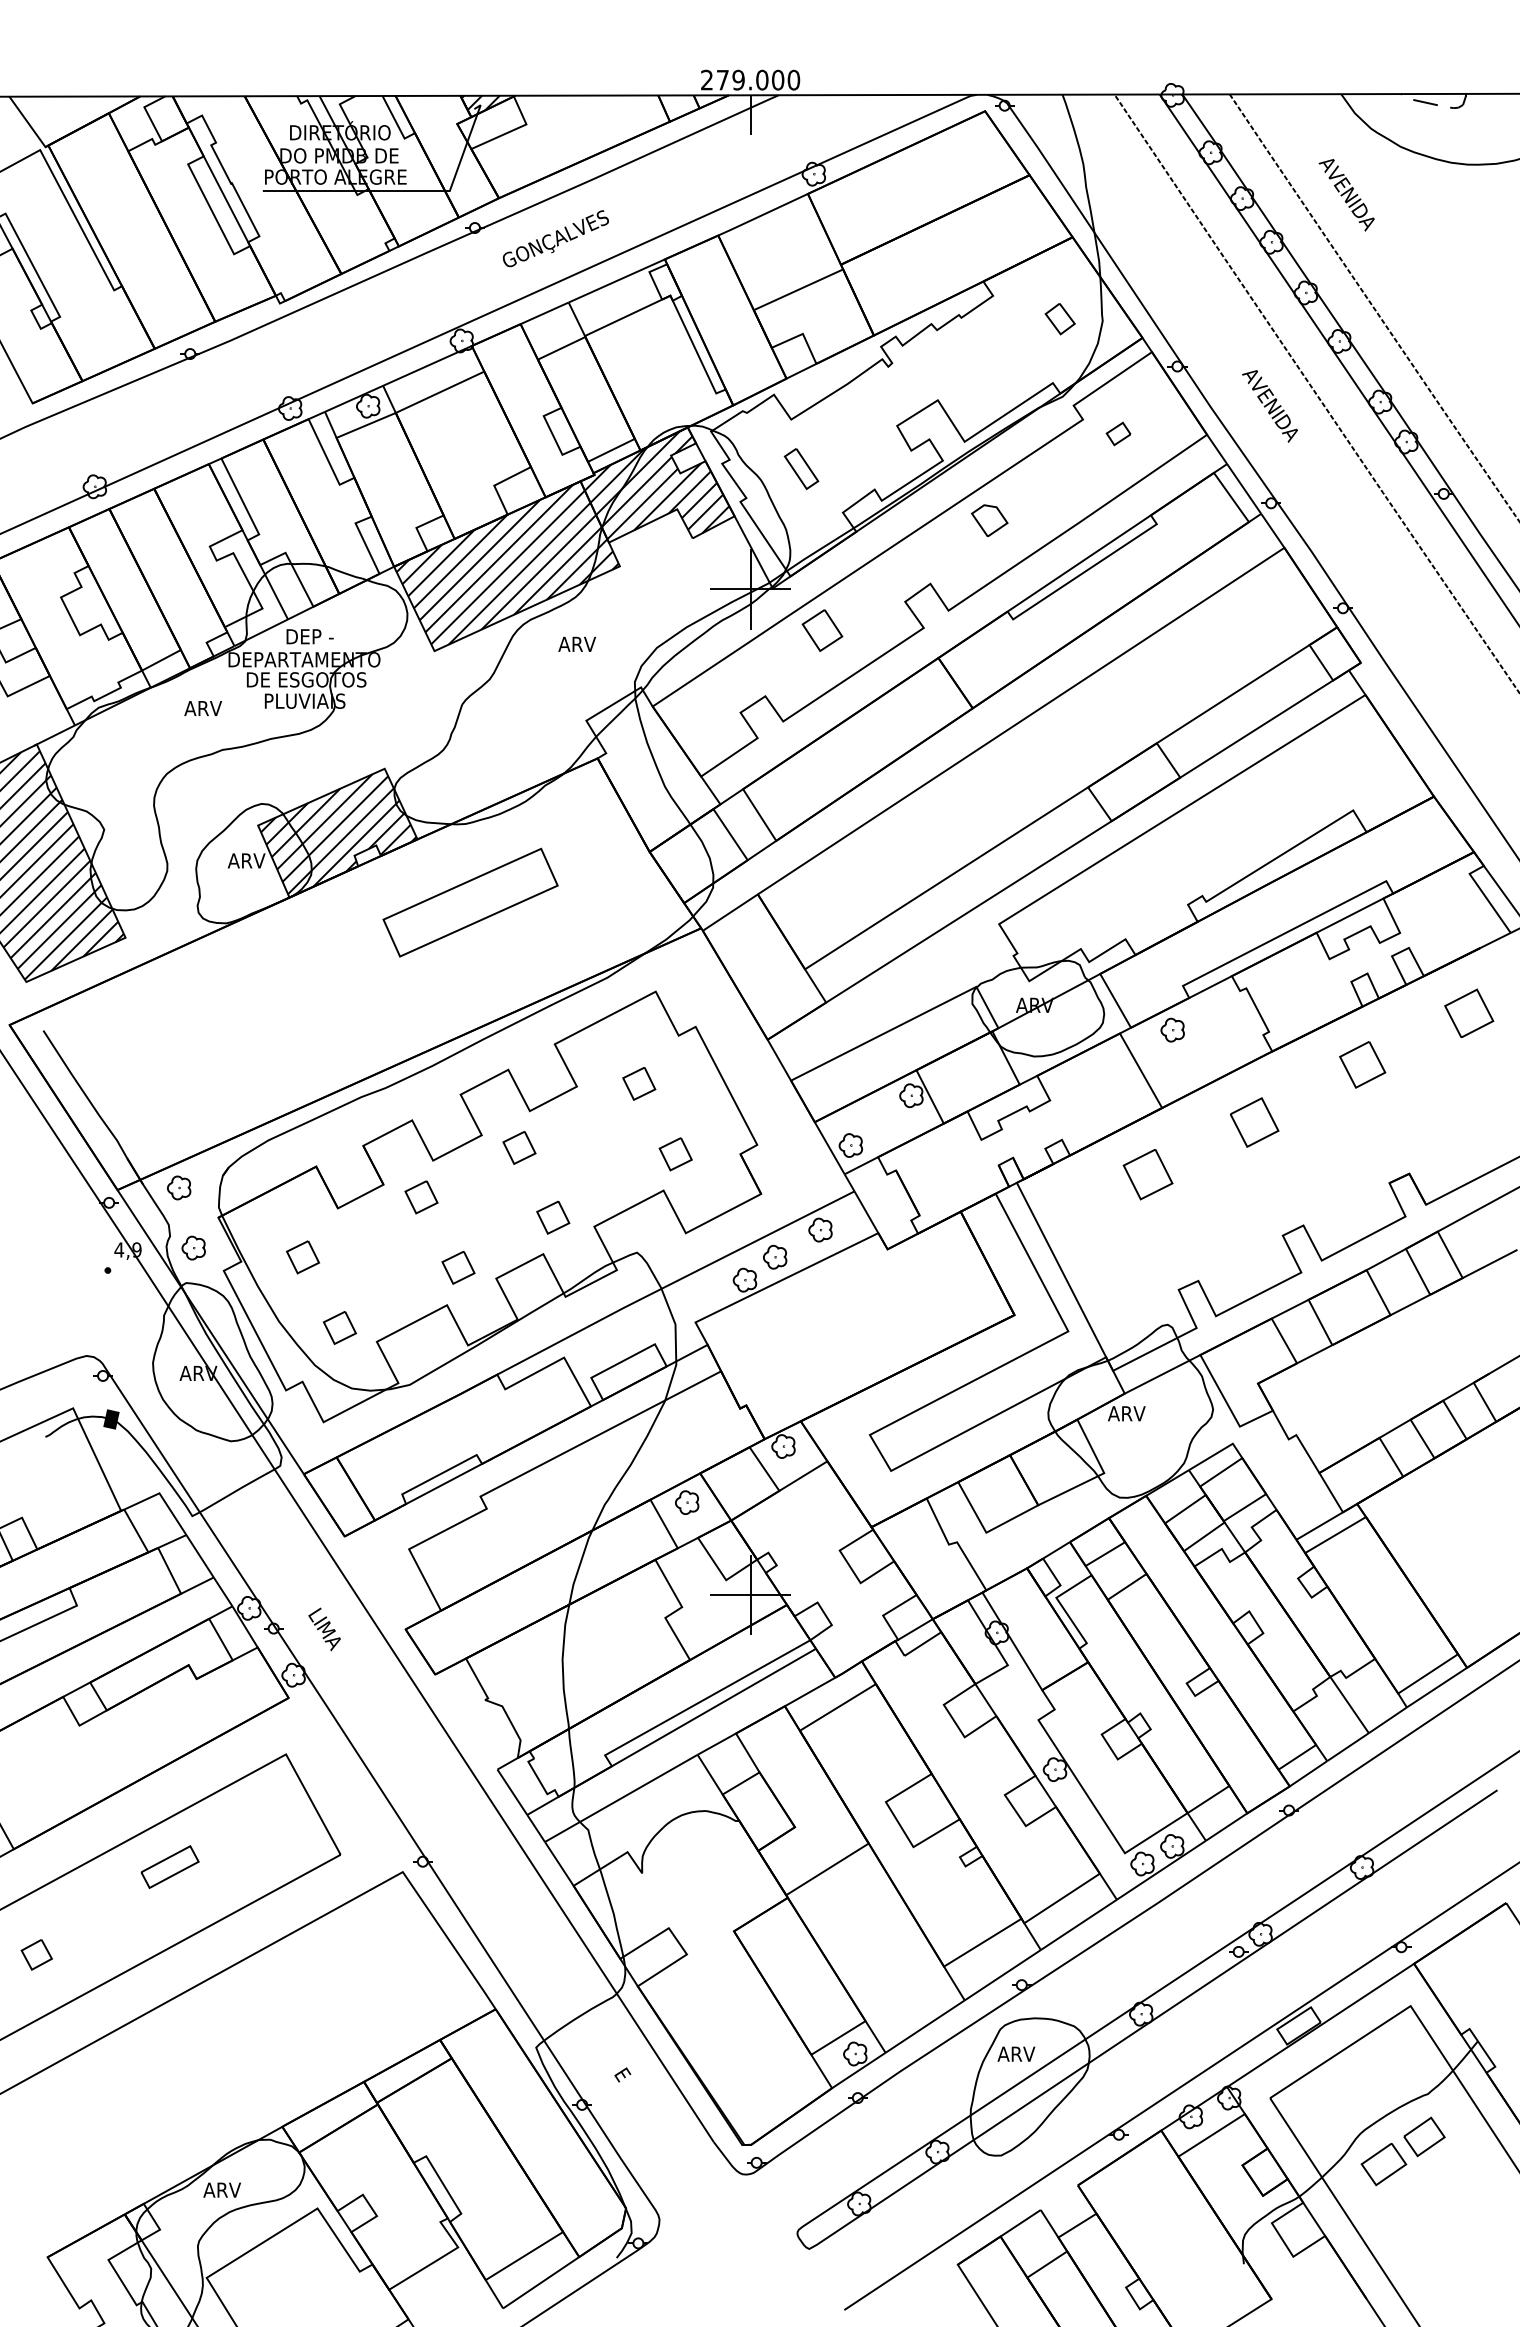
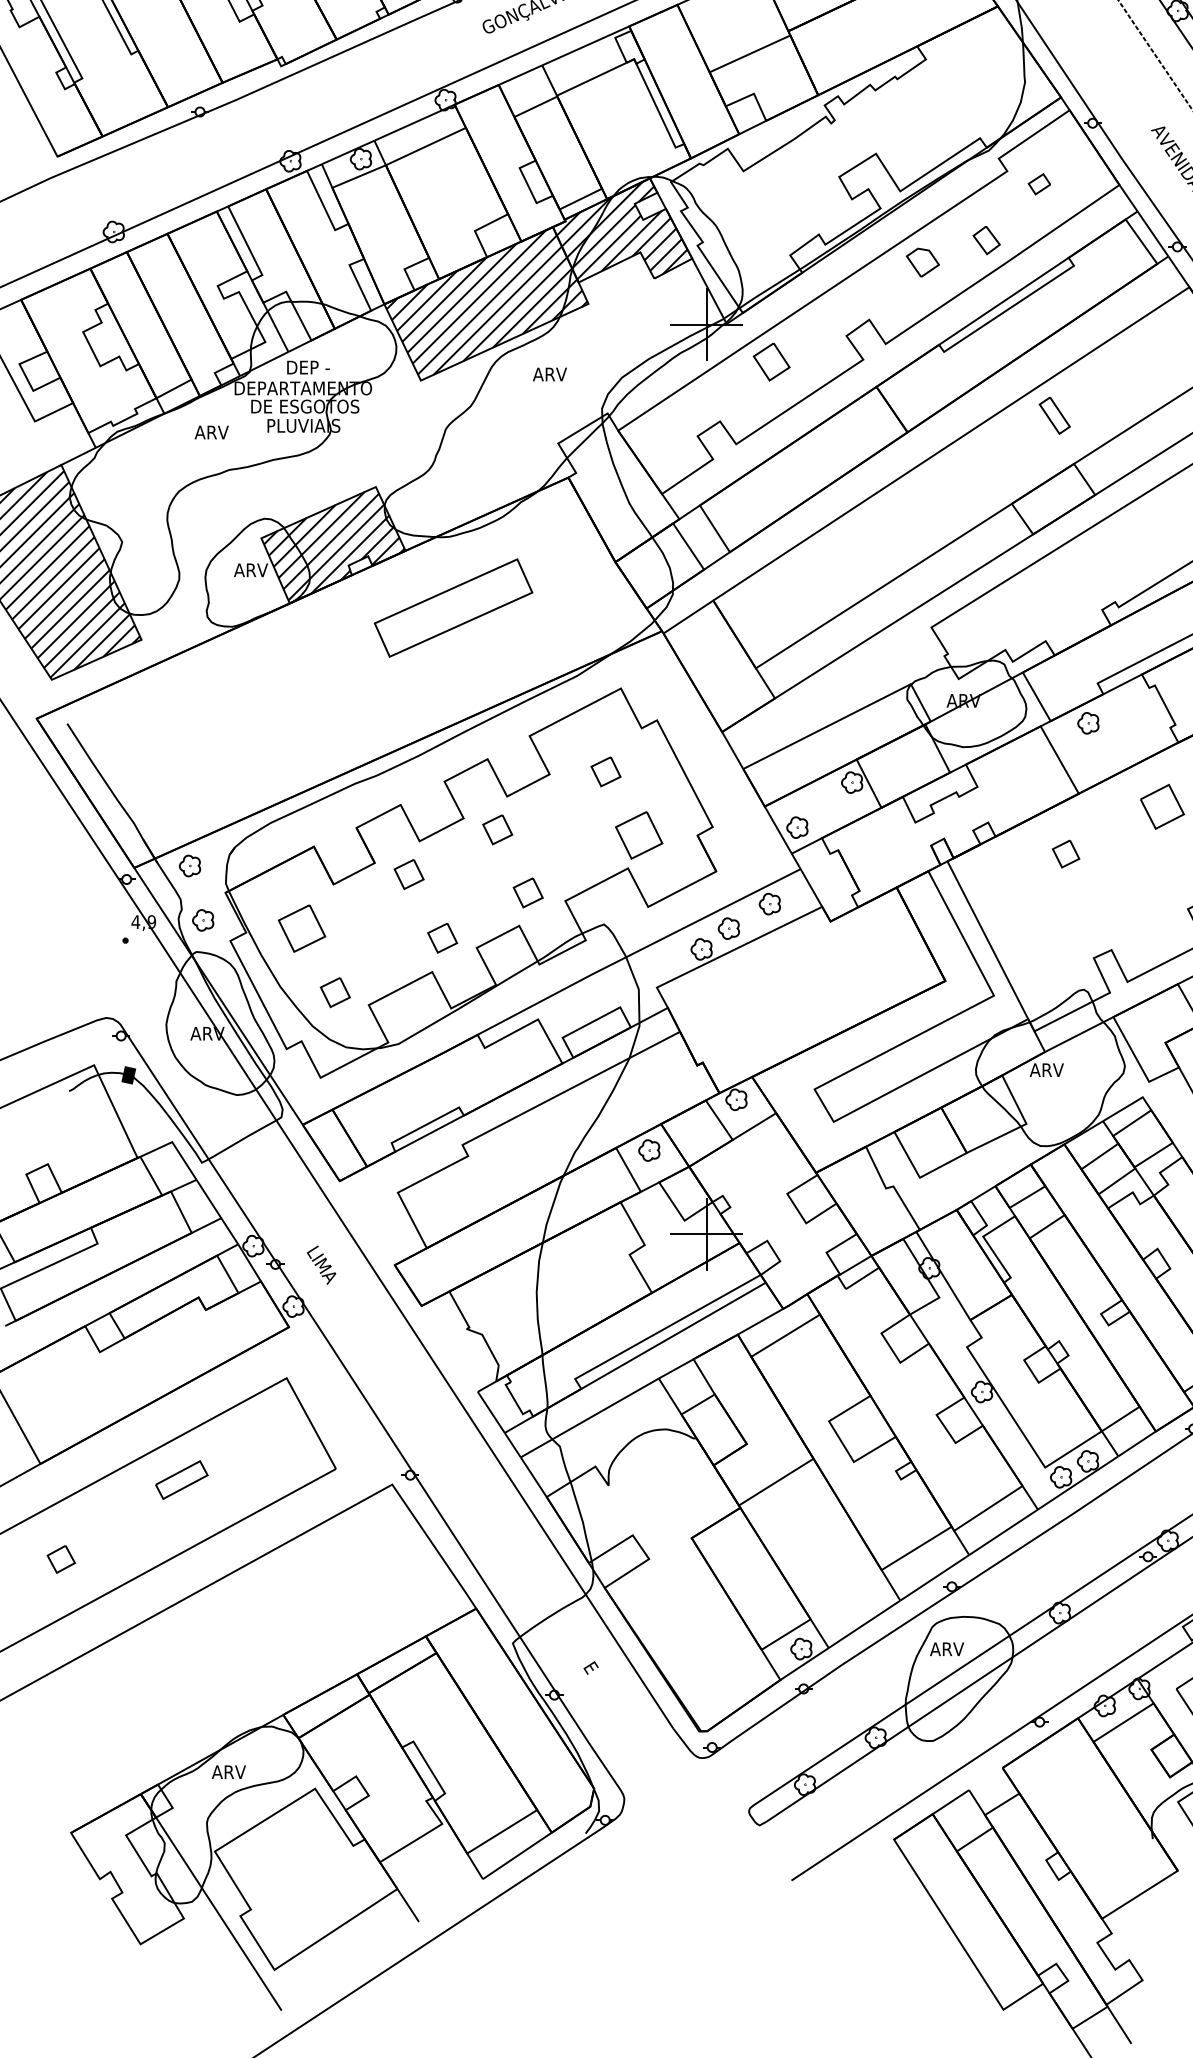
part: (1059, 319) -> (986, 240), moved
part: (801, 469) -> (1054, 416), moved
part: (675, 1154) -> (638, 835), size x1.6
part: (1147, 1174) -> (1065, 853), size x0.6
part: (302, 1257) -> (301, 928), size x1.6

